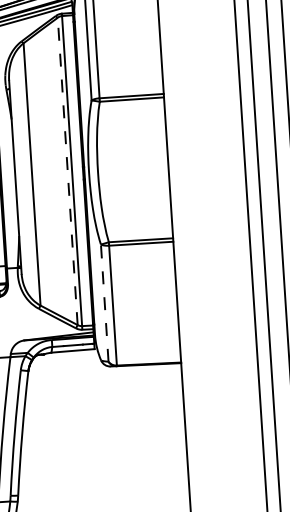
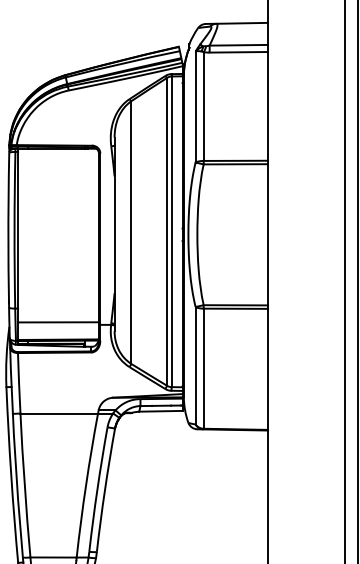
line: (68, 171) -> (167, 231), dashed -> solid
line: (104, 302) -> (195, 365), dashed -> solid

